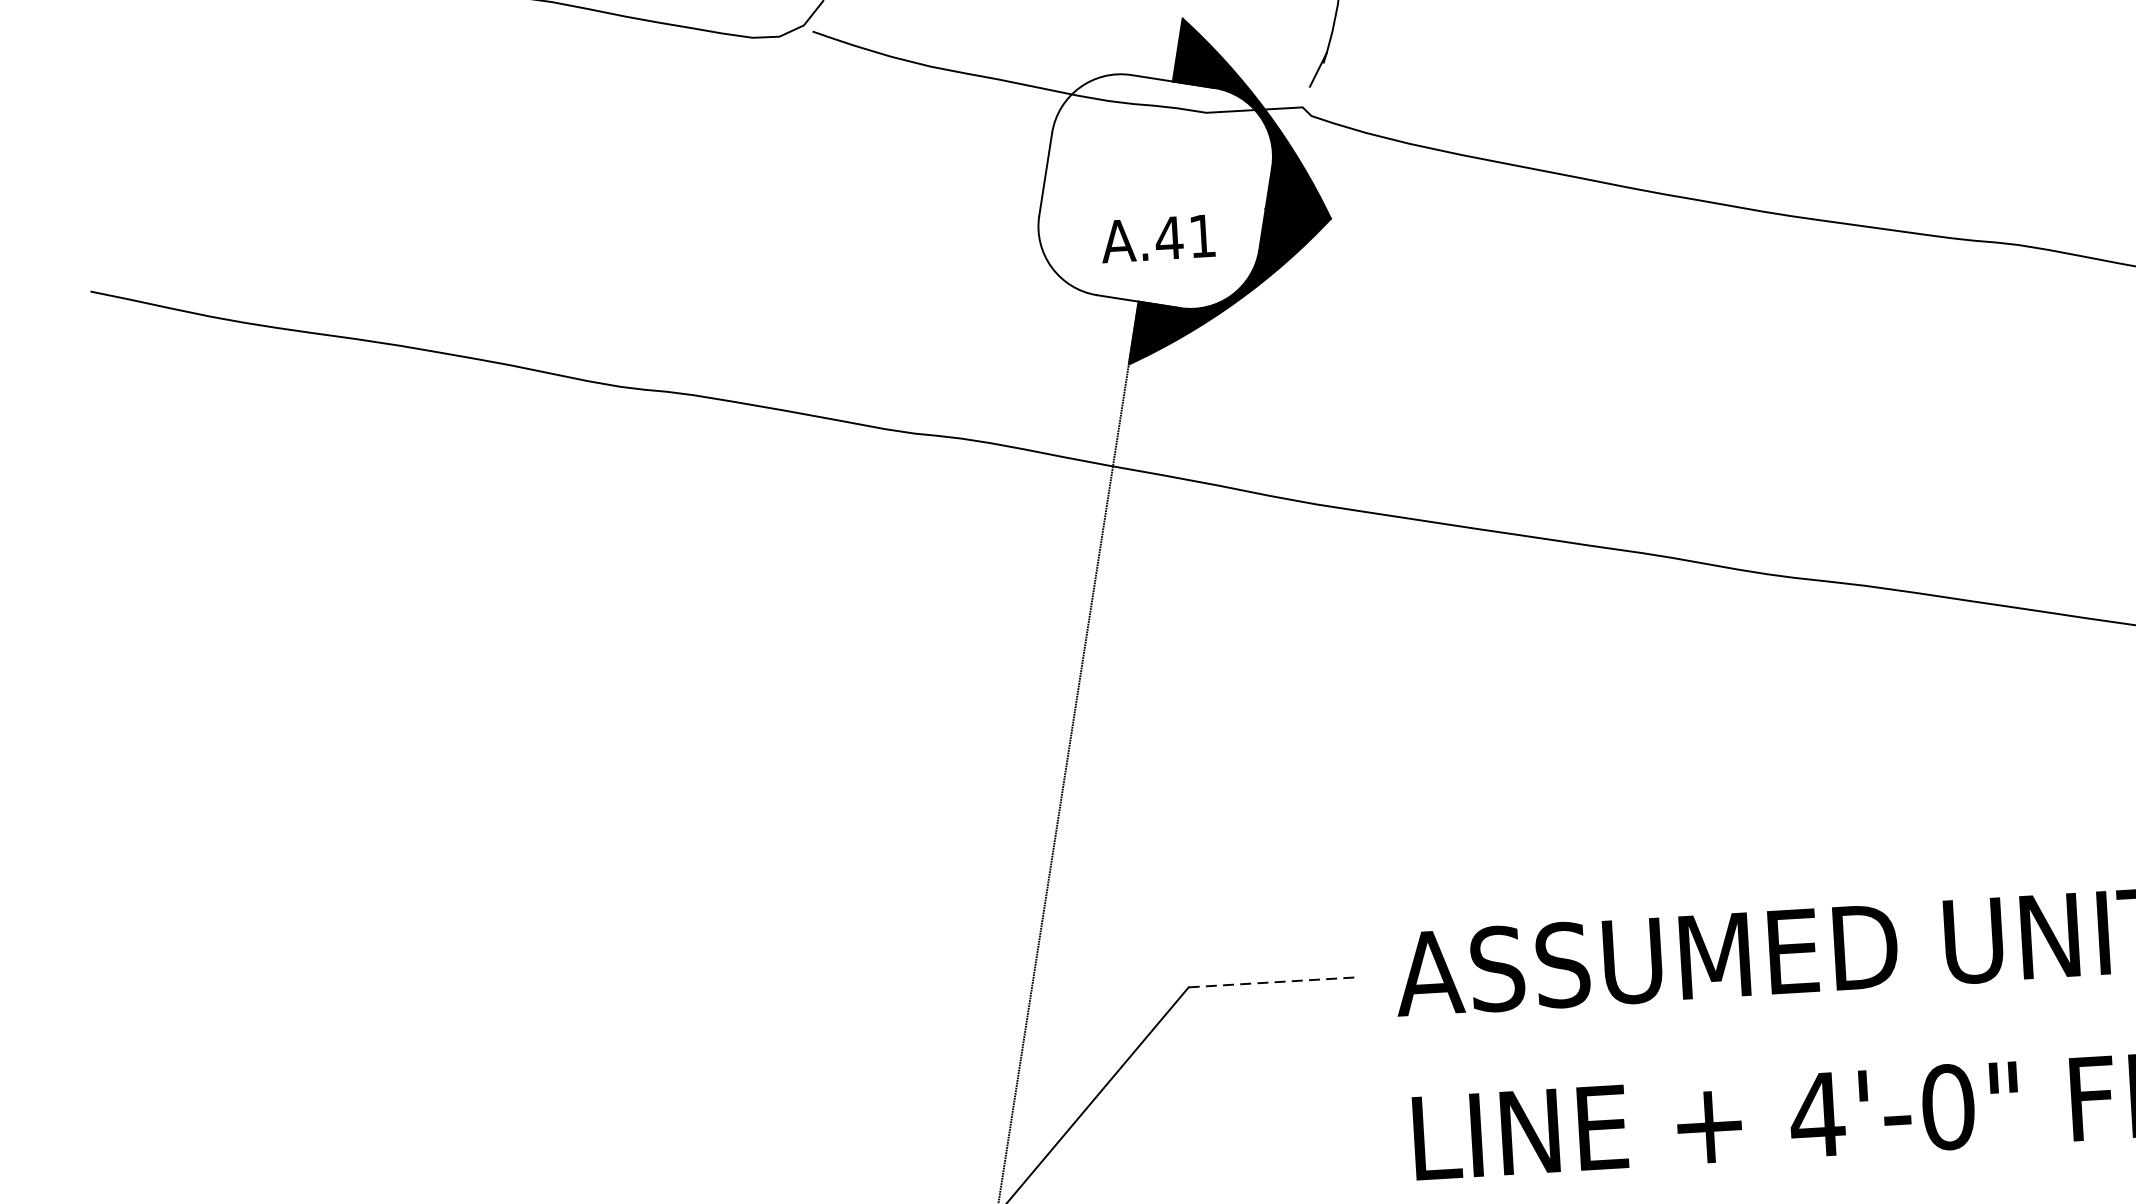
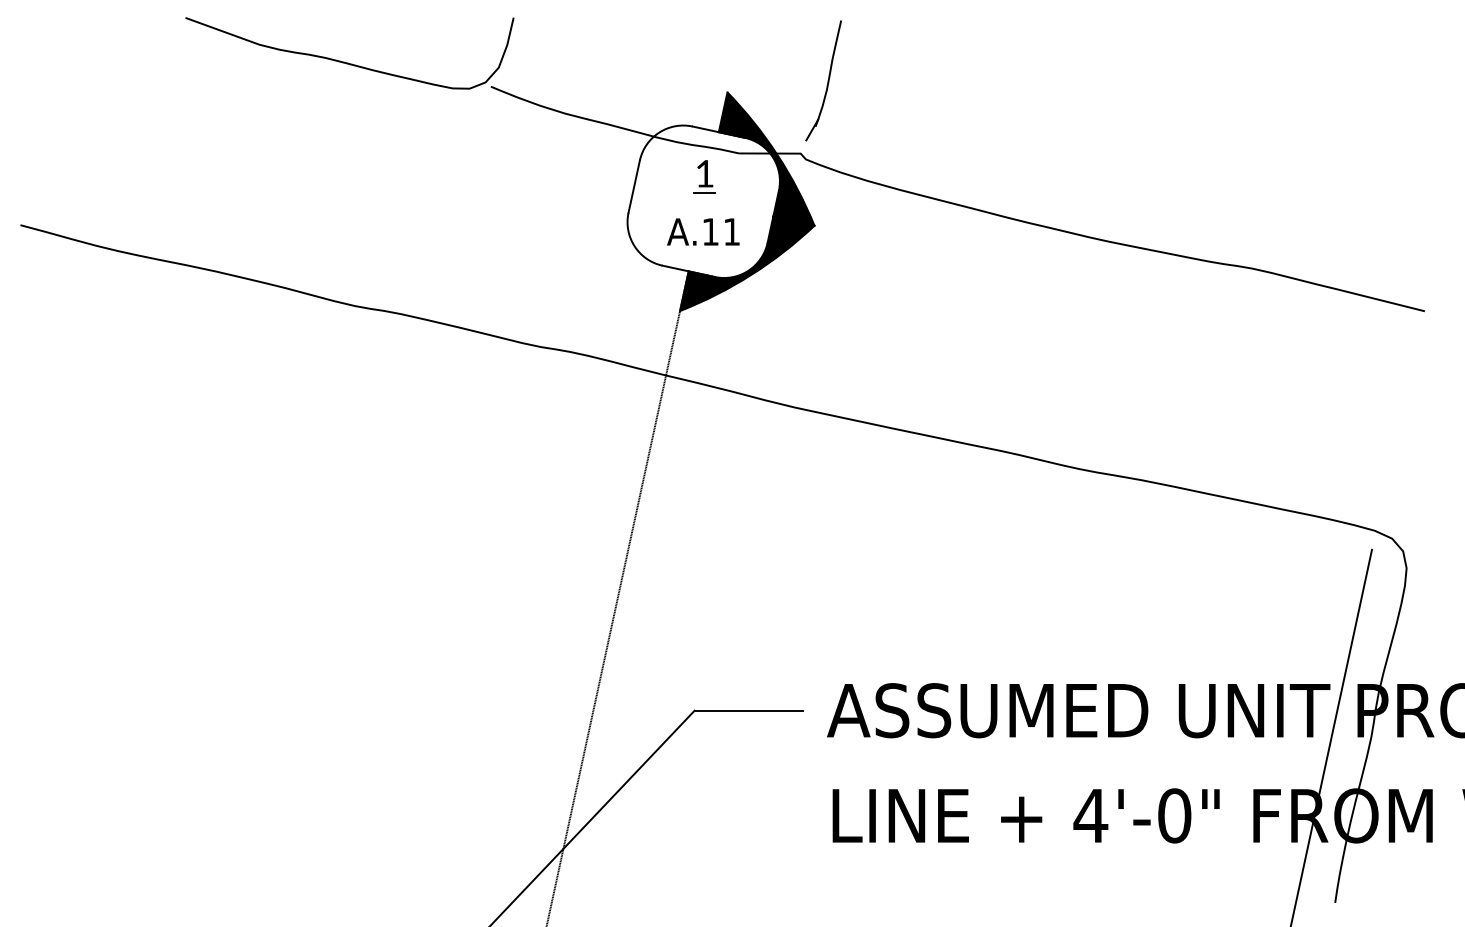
part: (1154, 152) -> (704, 176), added
text: (1169, 237) -> (710, 231), A.41 -> A.11
line: (1274, 981) -> (749, 710), dashed -> solid

